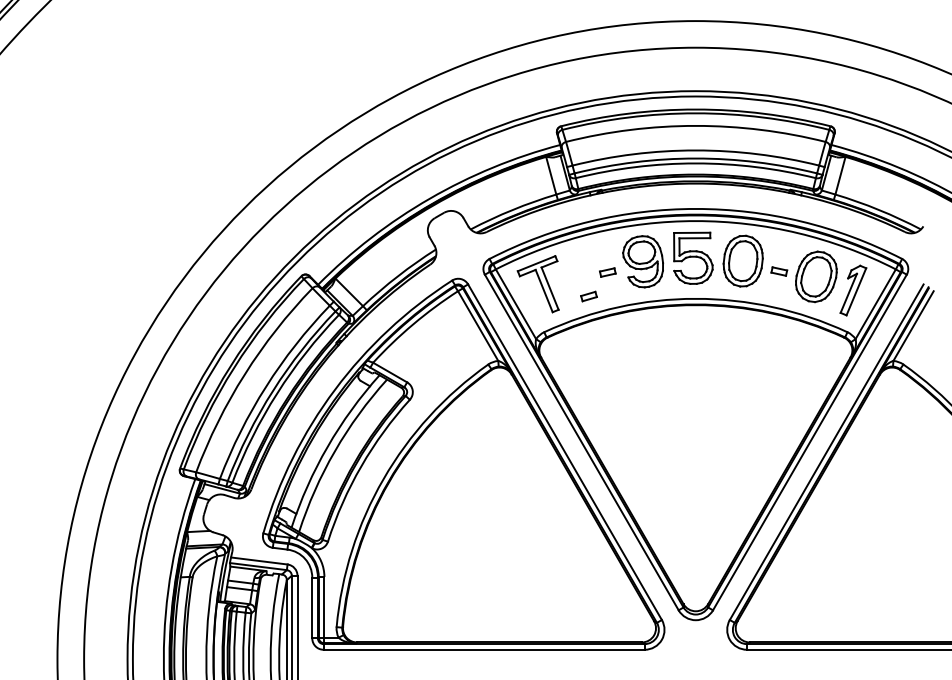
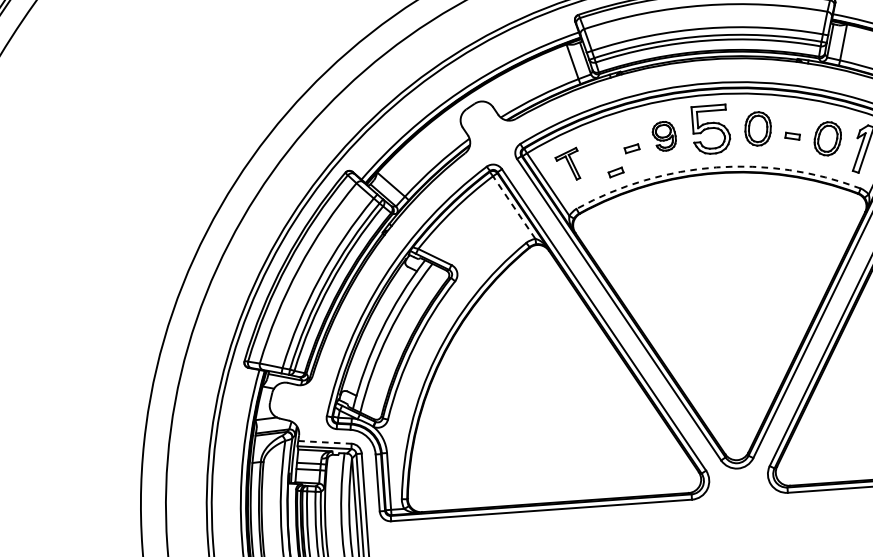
part: (742, 260) -> (757, 128), size x0.7
part: (642, 261) -> (663, 136), size x0.6
part: (816, 276) -> (827, 138), size x0.7
part: (537, 284) -> (567, 164), size x0.6
arc: (695, 298) -> (715, 167), solid -> dashed
line: (477, 325) -> (513, 207), solid -> dashed
line: (259, 561) -> (325, 442), solid -> dashed

